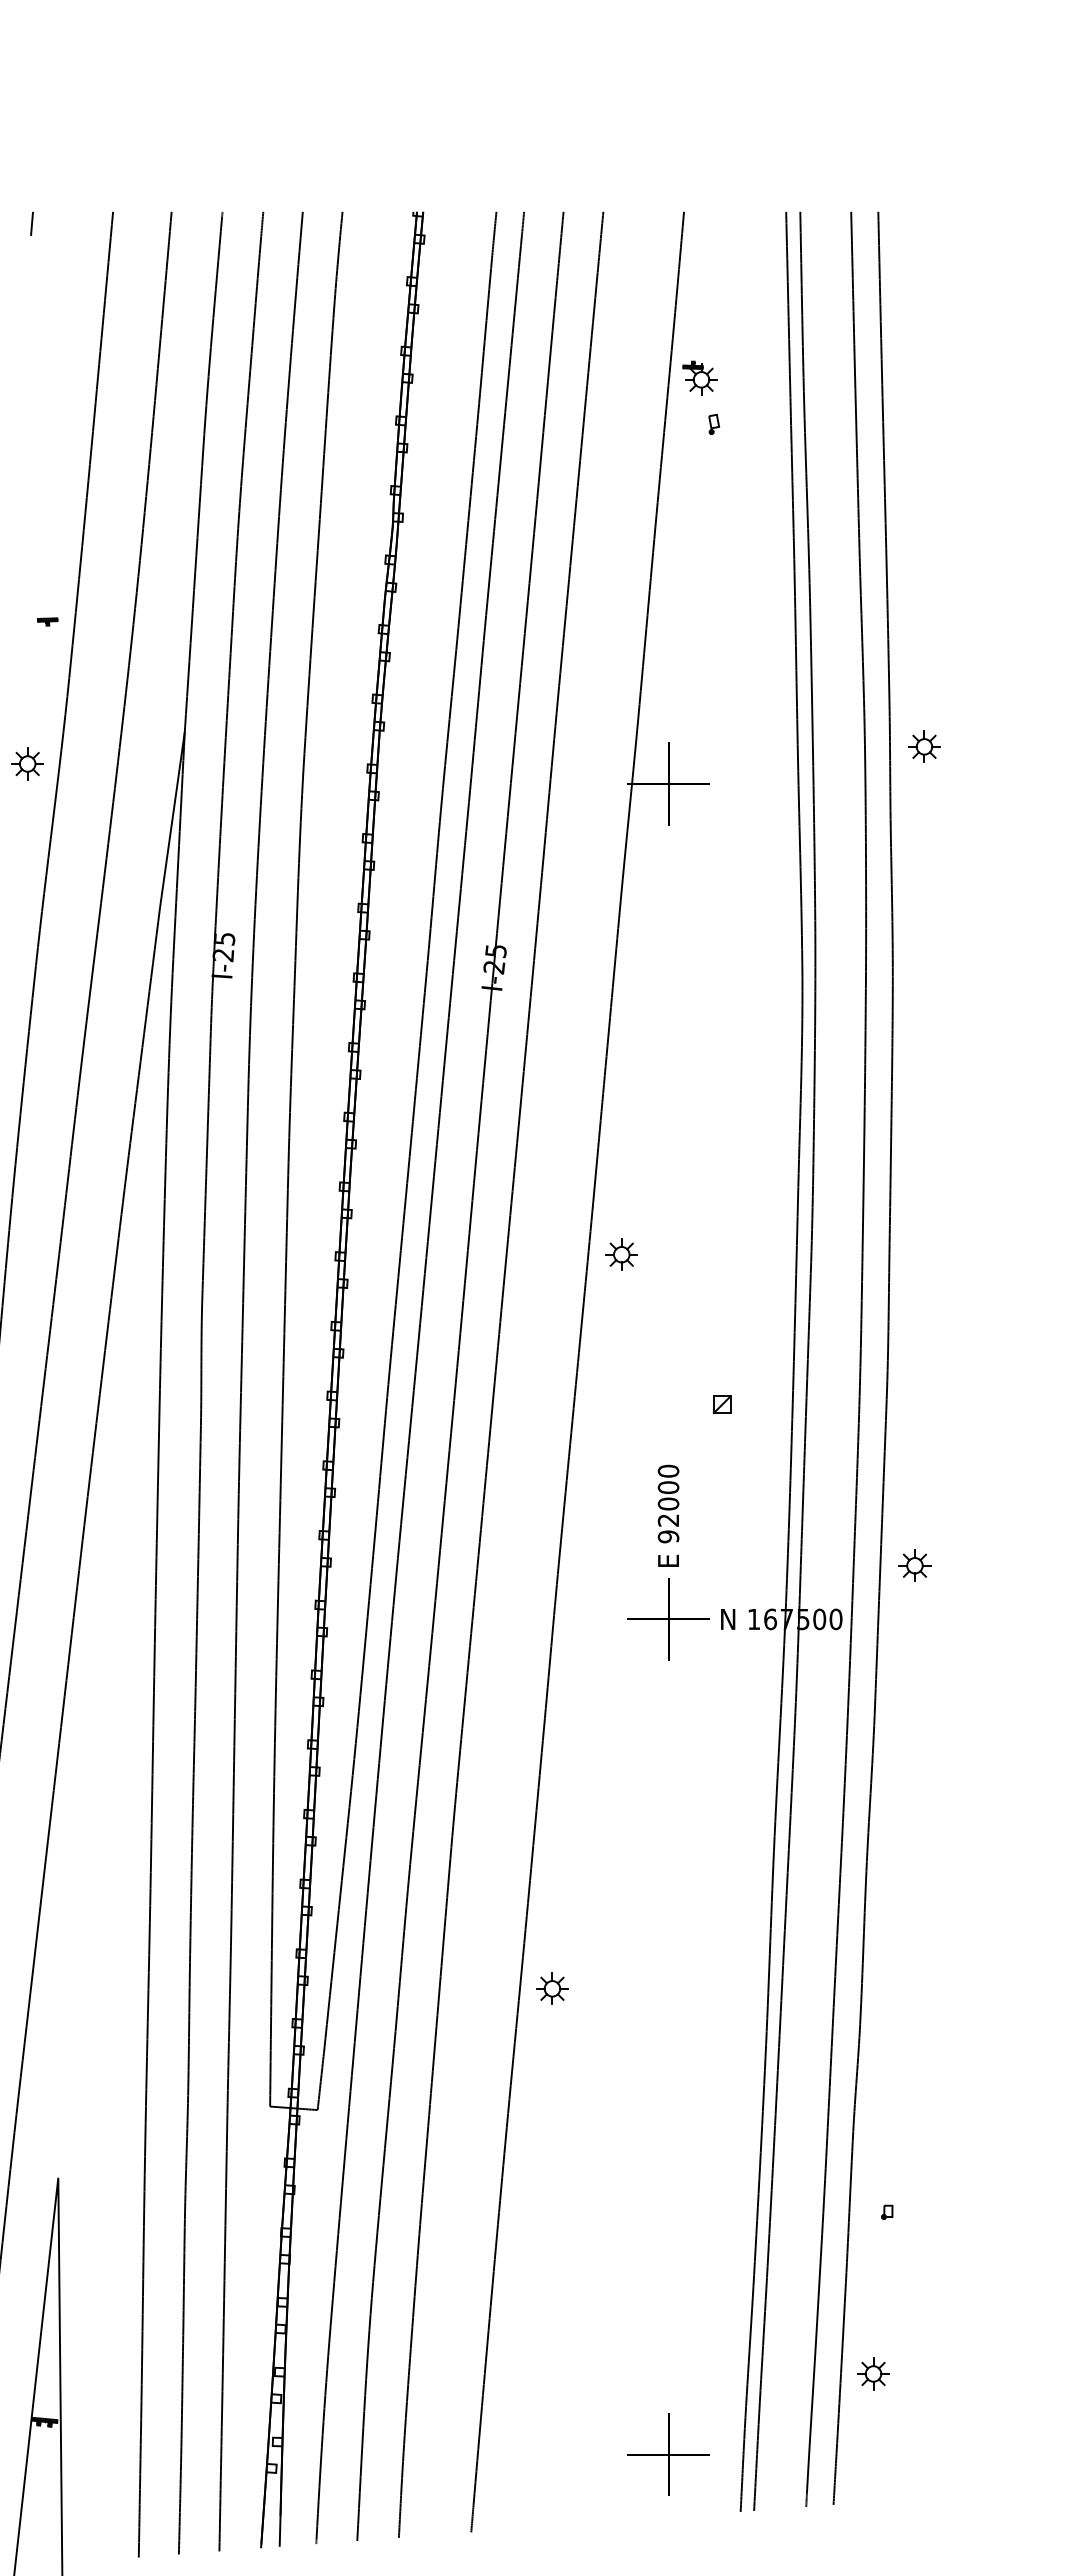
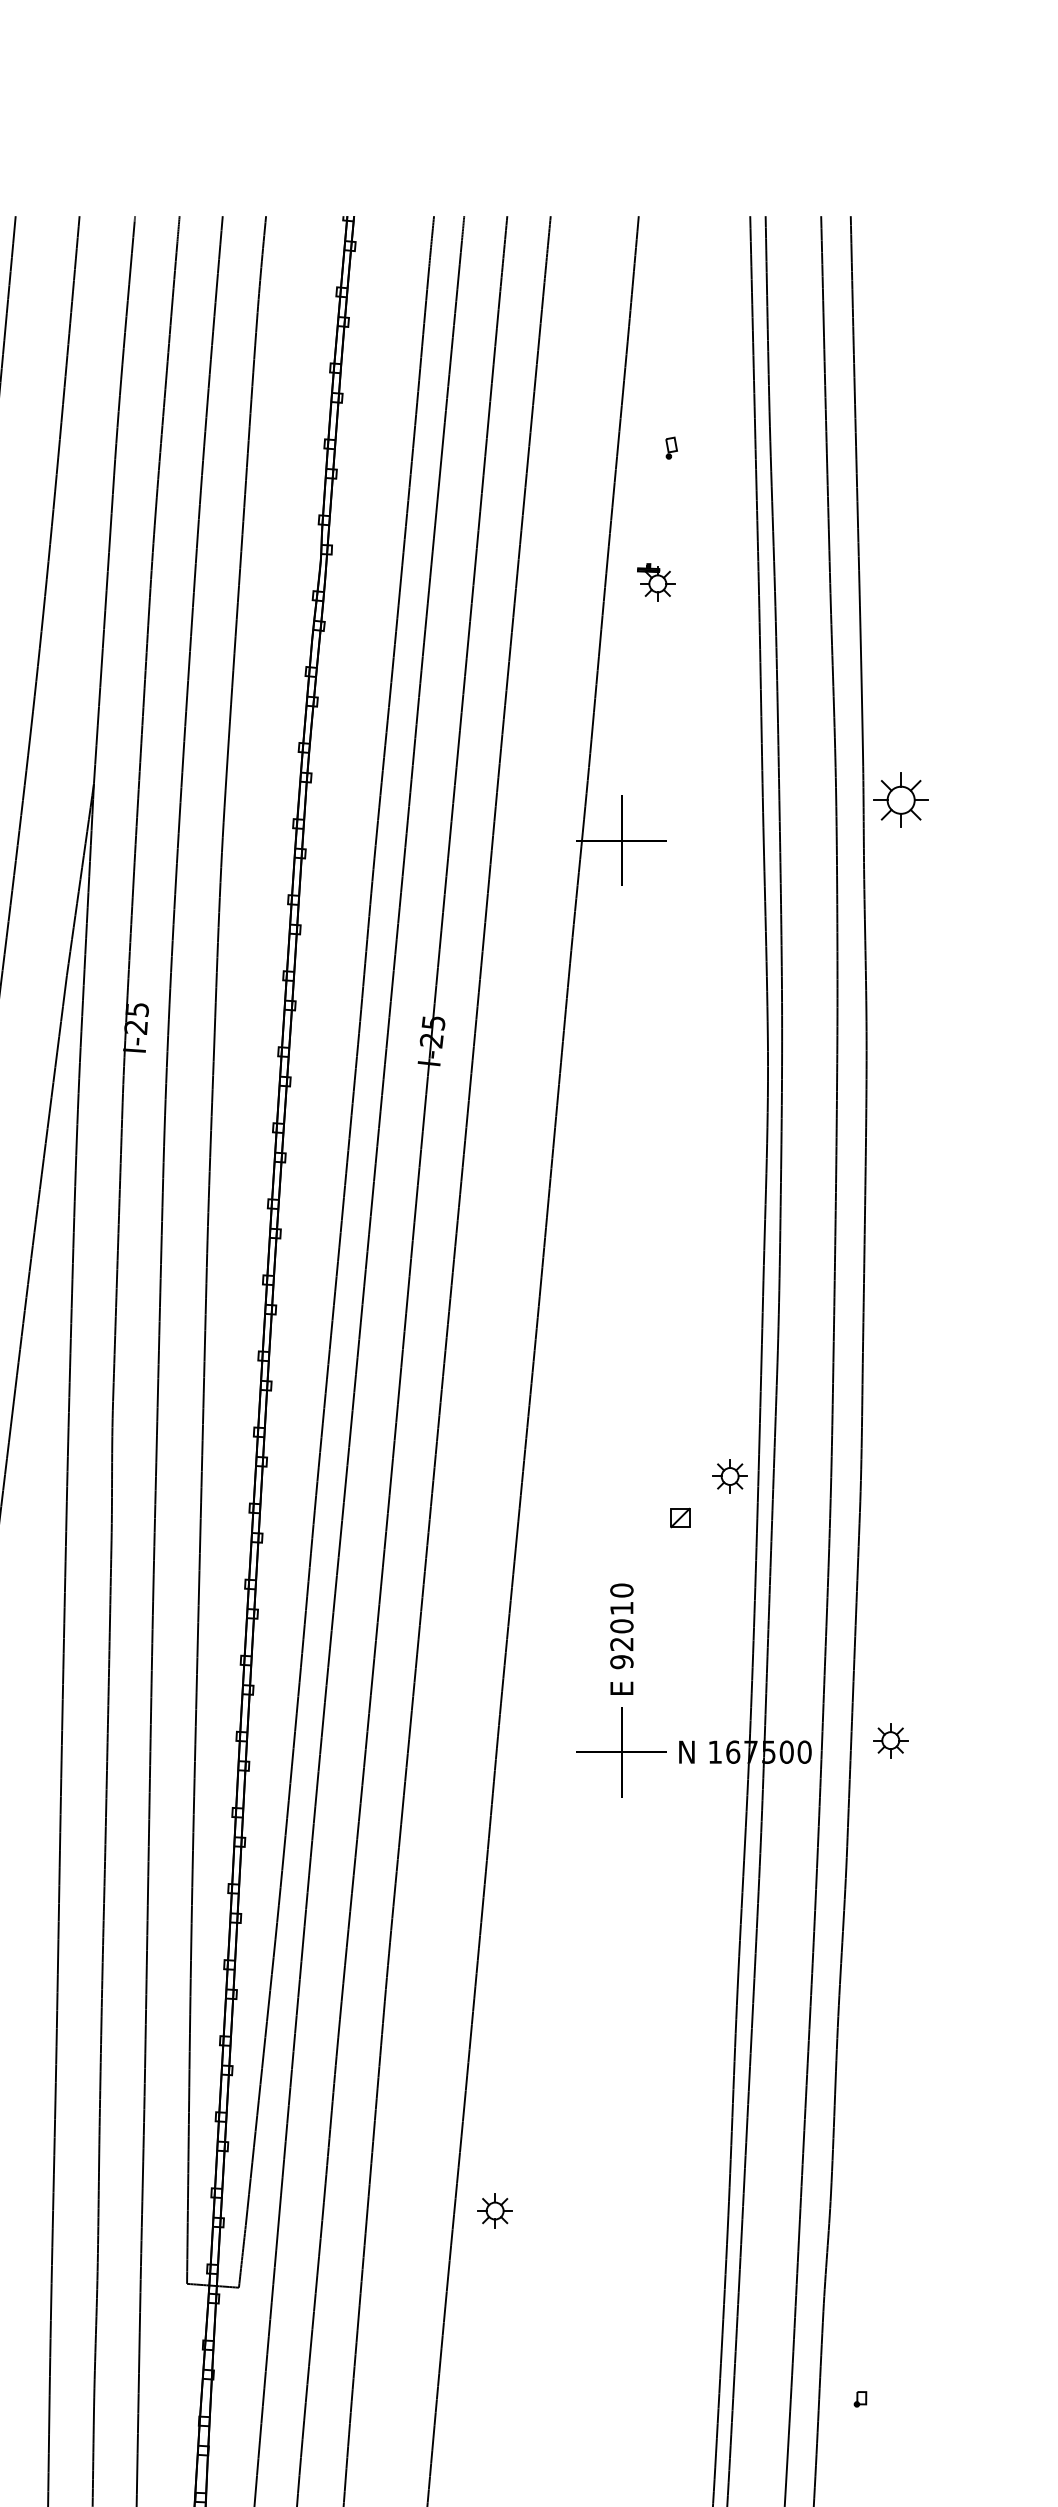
part: (699, 377) -> (655, 581), moved
part: (924, 746) -> (901, 799), size x1.6
part: (621, 1254) -> (729, 1476), moved
text: (668, 1487) -> (621, 1608), 92000 -> 92010
part: (914, 1565) -> (890, 1740), moved
part: (552, 1988) -> (495, 2210), moved

